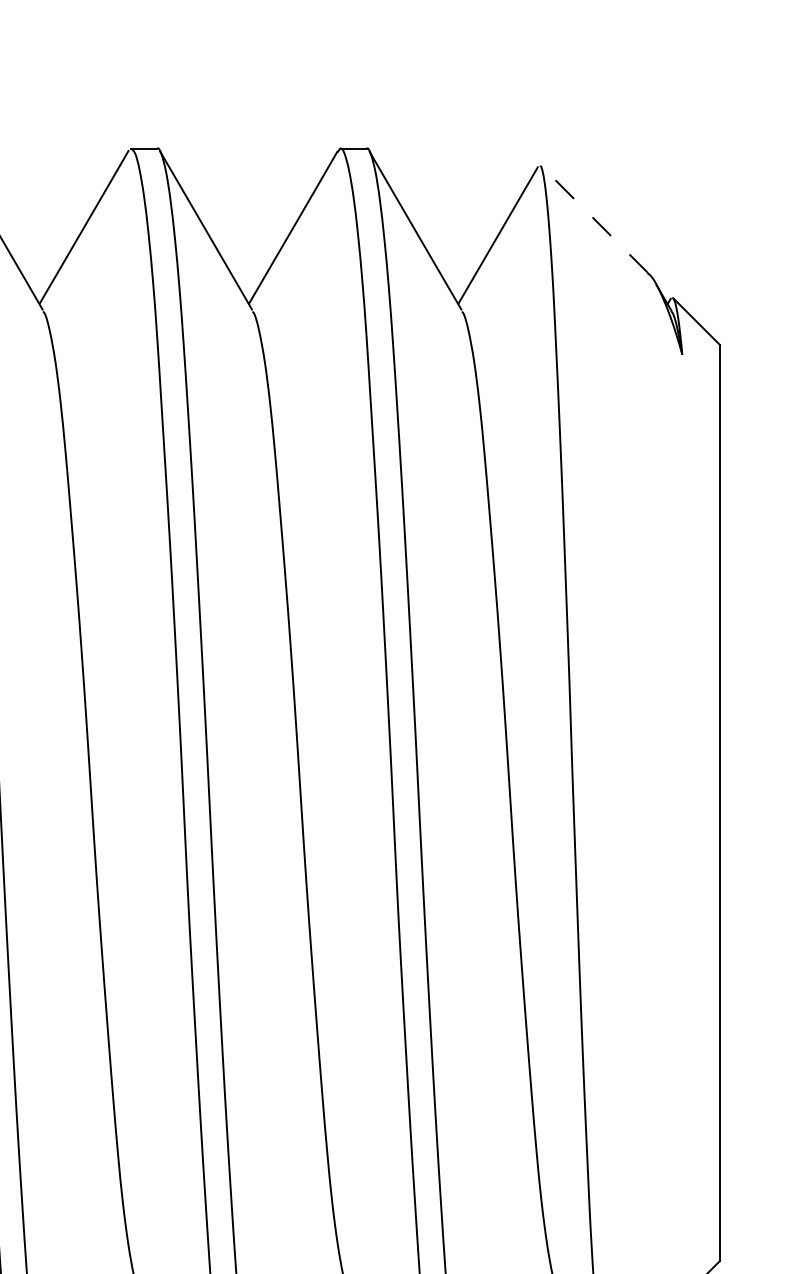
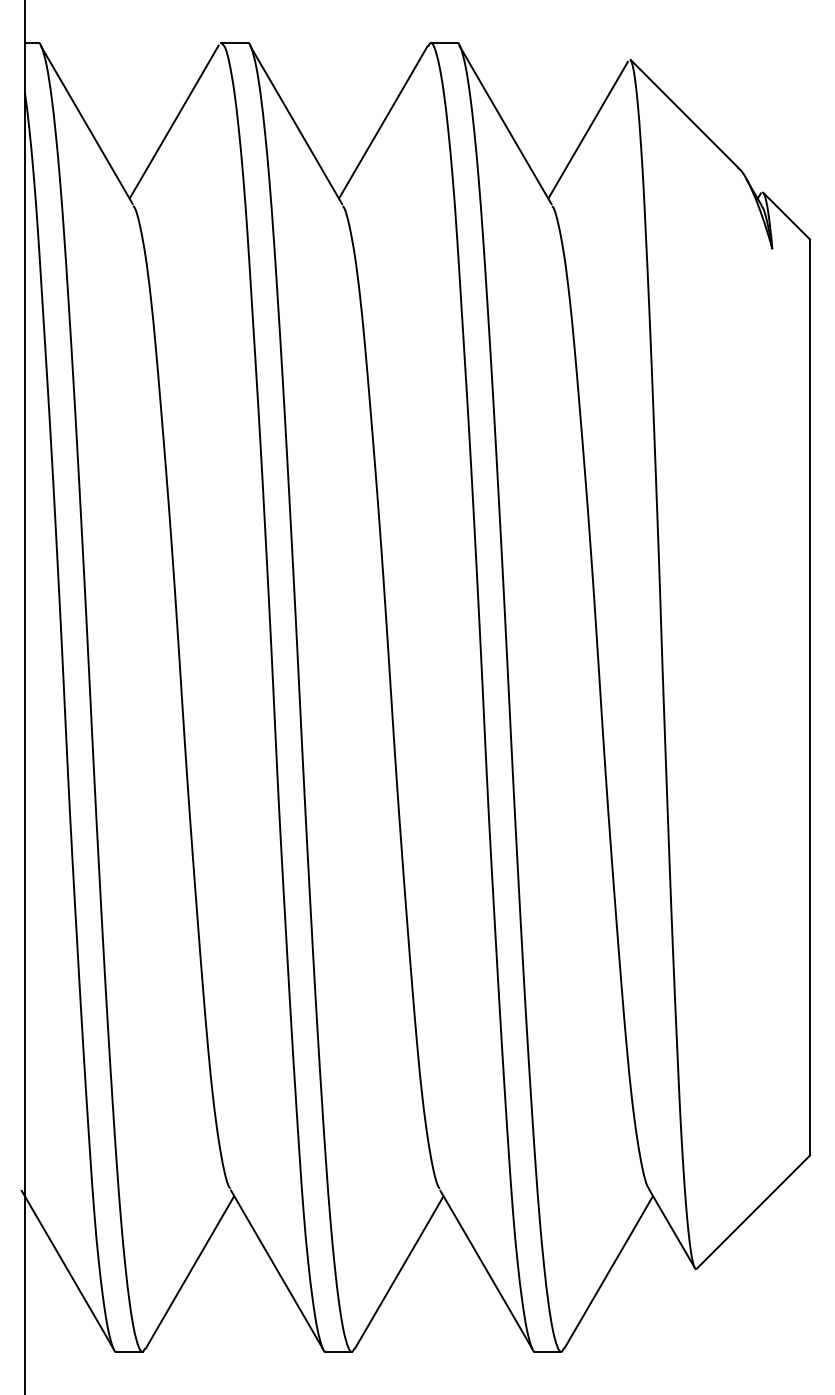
line: (594, 218) -> (684, 113), dashed -> solid

